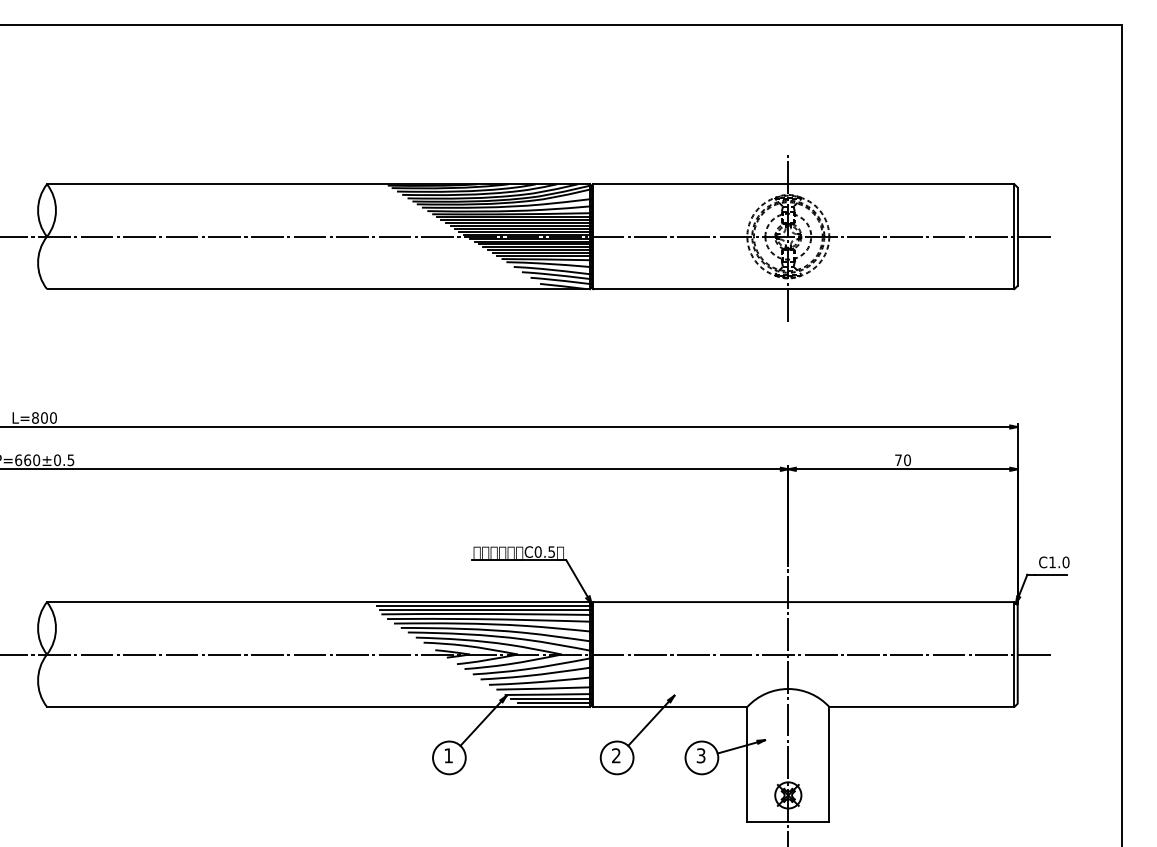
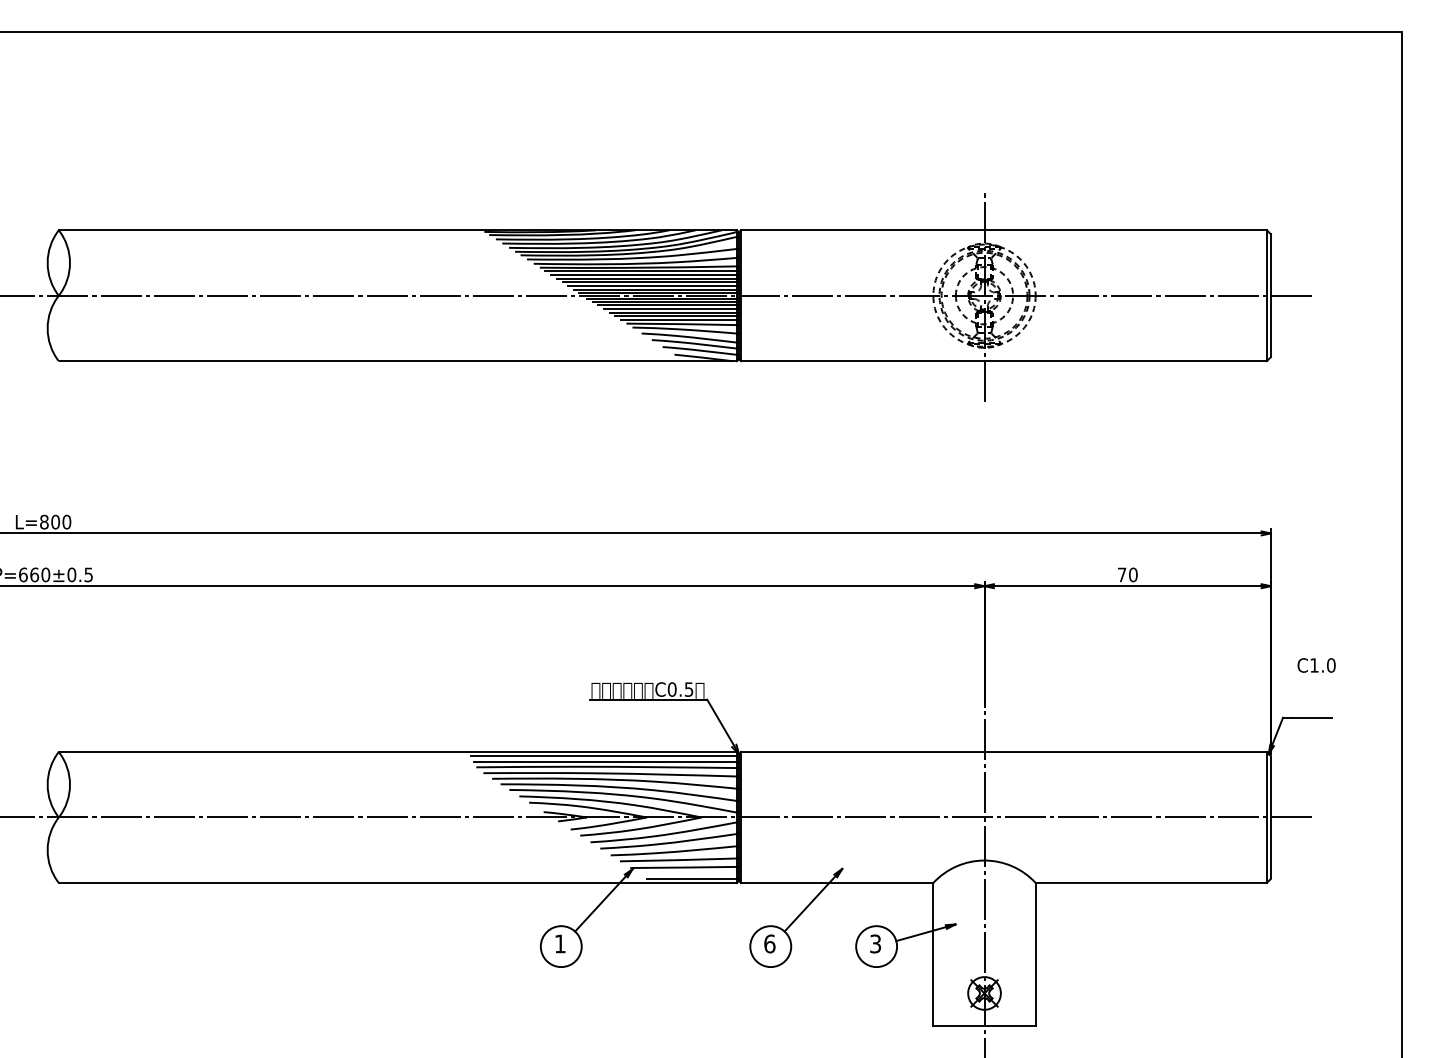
text: (1054, 562) -> (1316, 665), moved
line: (551, 698) -> (688, 872), removed
text: (616, 755) -> (769, 943), 2 -> 6

